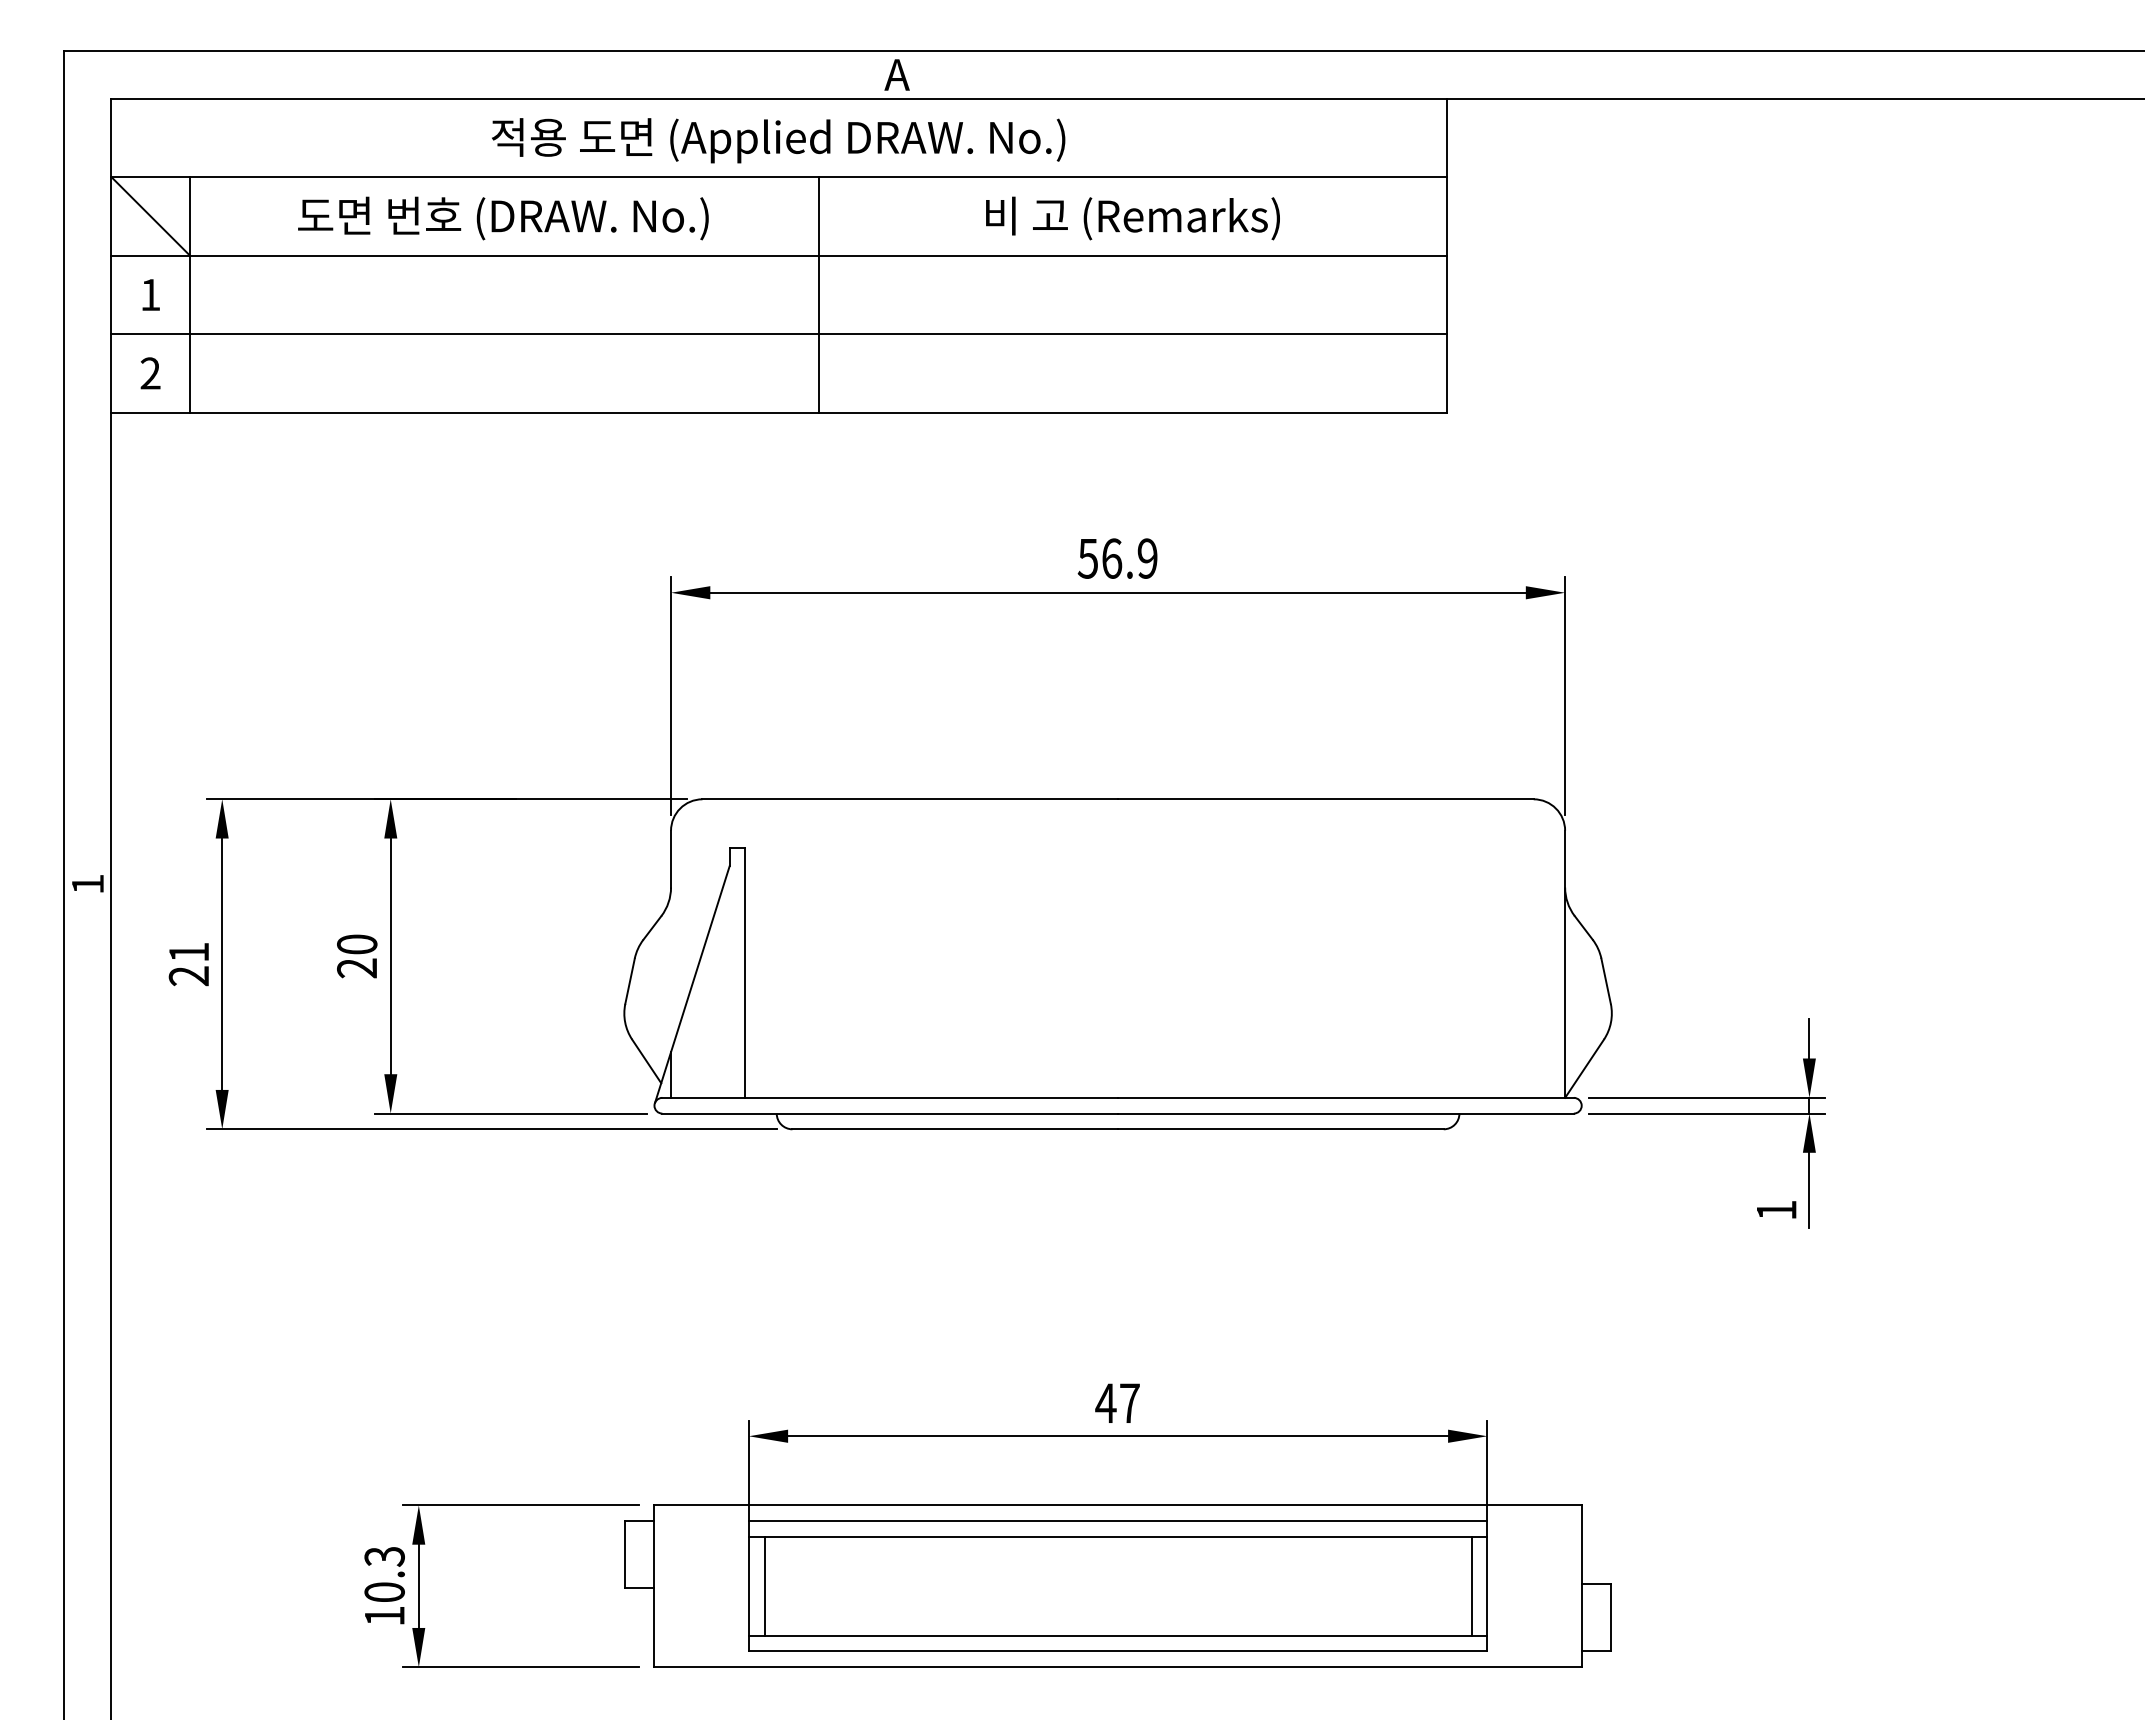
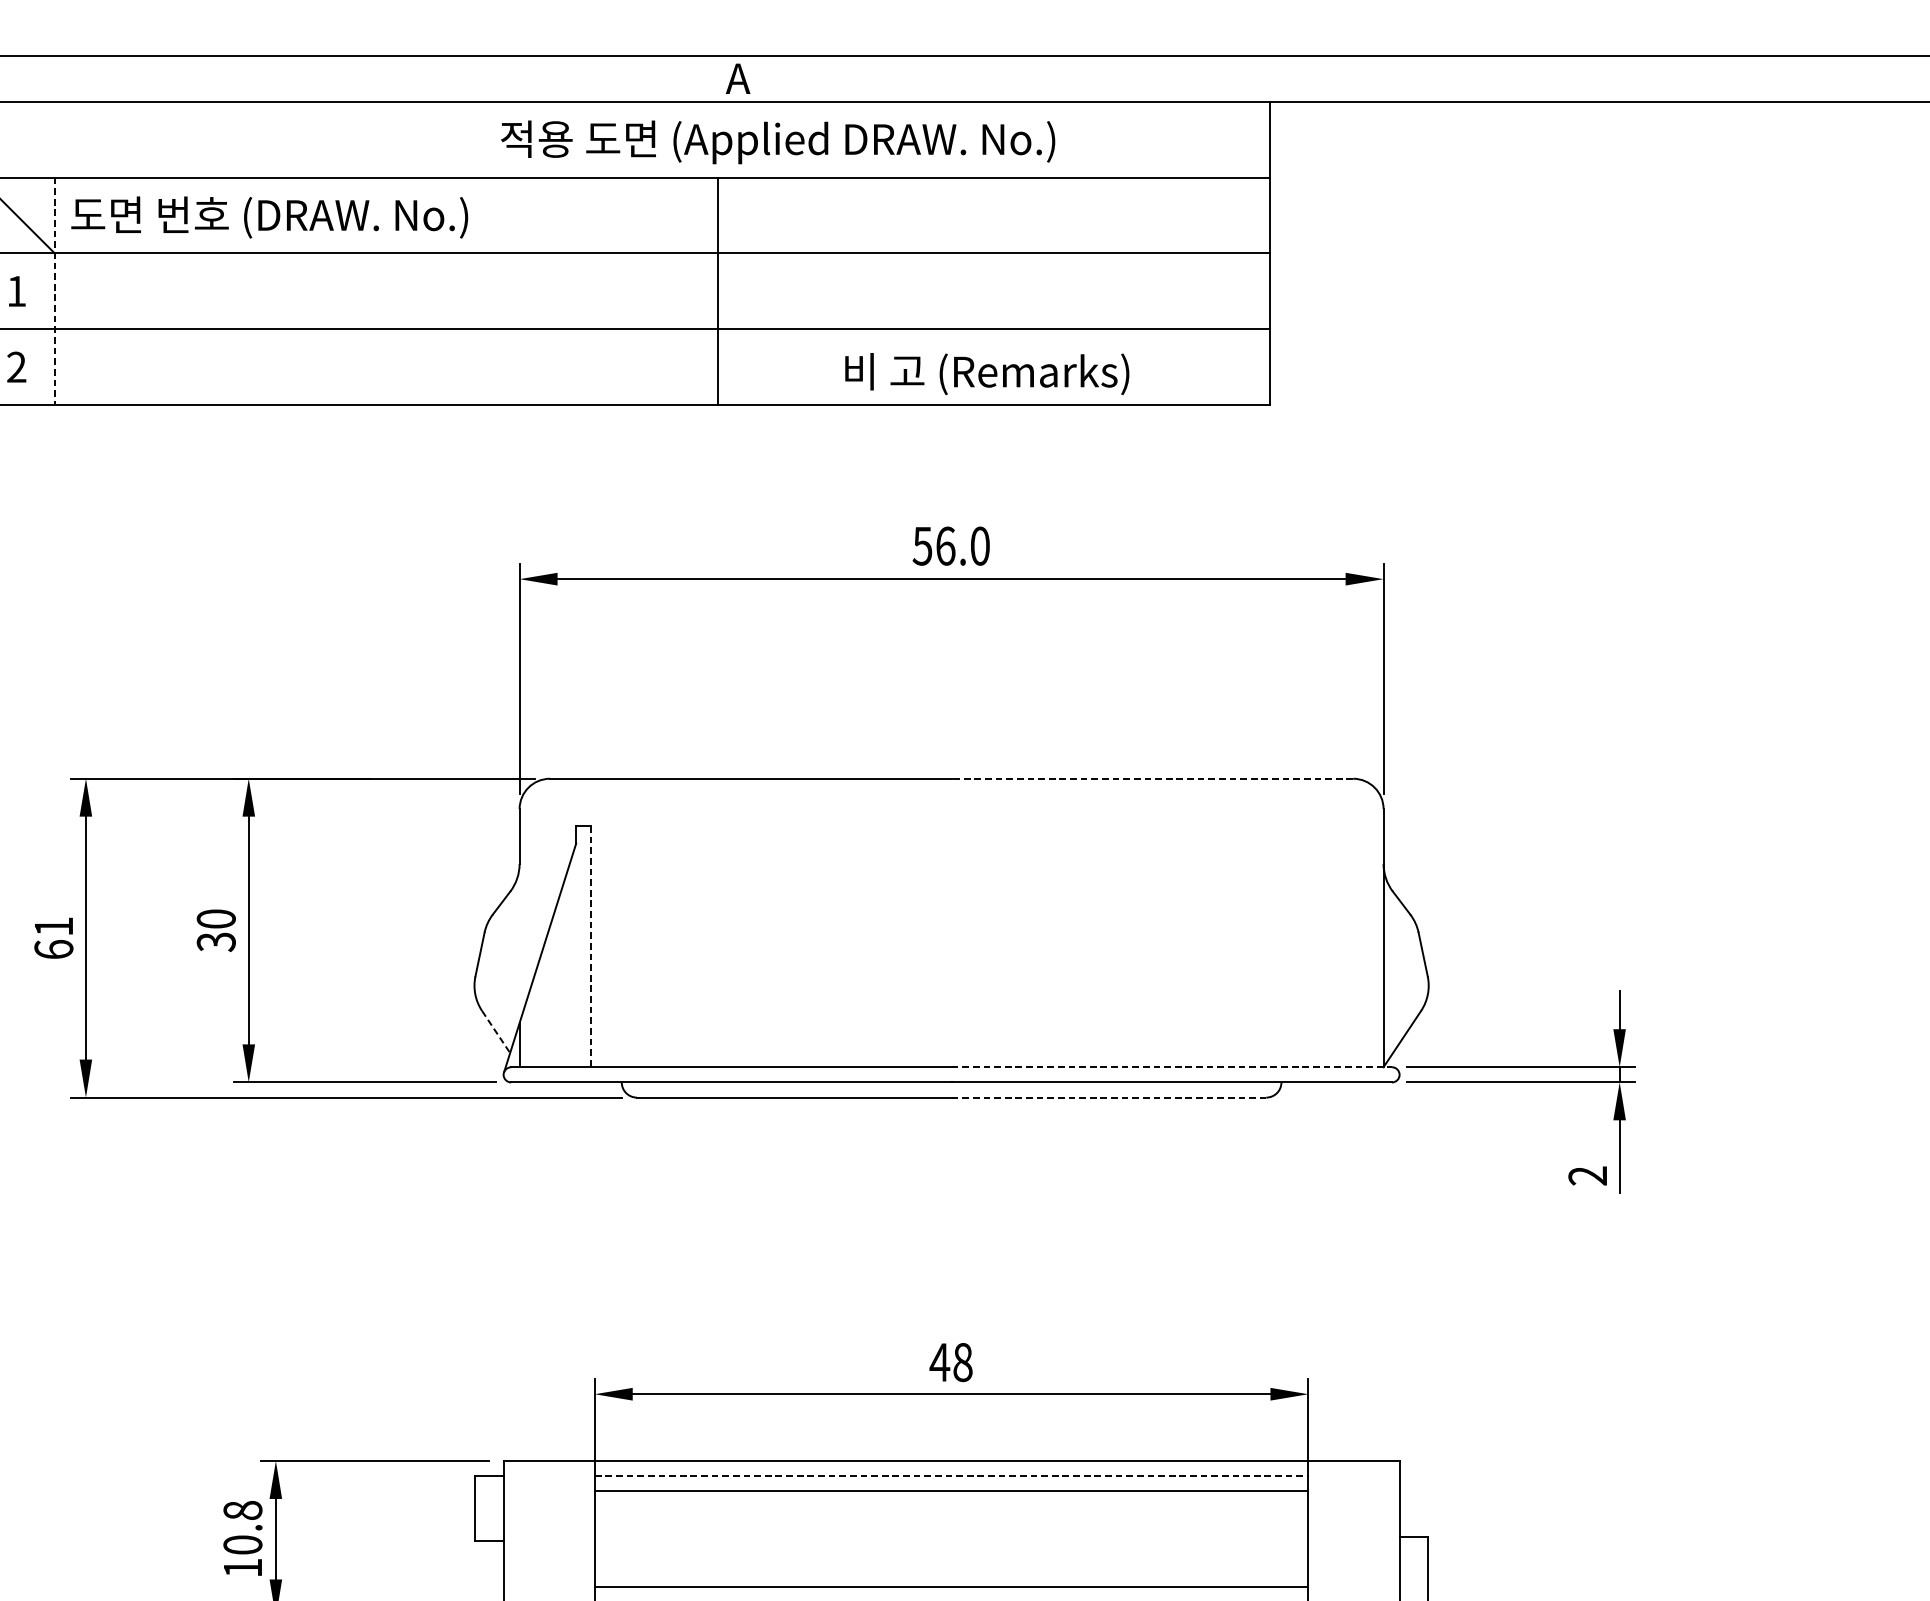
text: (778, 140) -> (778, 142), moved
text: (503, 218) -> (269, 217), moved
text: (1132, 218) -> (986, 374), moved
line: (818, 294) -> (718, 290), moved
line: (190, 295) -> (55, 291), solid -> dashed
text: (1147, 558) -> (980, 546), 56.9 -> 56.0
line: (1325, 799) -> (1152, 778), solid -> dashed
text: (357, 968) -> (216, 942), 20 -> 30
line: (745, 973) -> (591, 947), solid -> dashed
text: (188, 976) -> (53, 949), 21 -> 61
line: (647, 1061) -> (496, 1032), solid -> dashed
line: (1345, 1097) -> (1171, 1066), solid -> dashed
line: (1280, 1129) -> (1108, 1097), solid -> dashed
text: (1776, 1210) -> (1587, 1176), 1 -> 2
text: (1129, 1403) -> (962, 1362), 47 -> 48
line: (1118, 1521) -> (952, 1476), solid -> dashed
text: (384, 1556) -> (242, 1510), 10.3 -> 10.8
line: (764, 1585) -> (609, 1538), removed
line: (1471, 1585) -> (1293, 1538), removed

